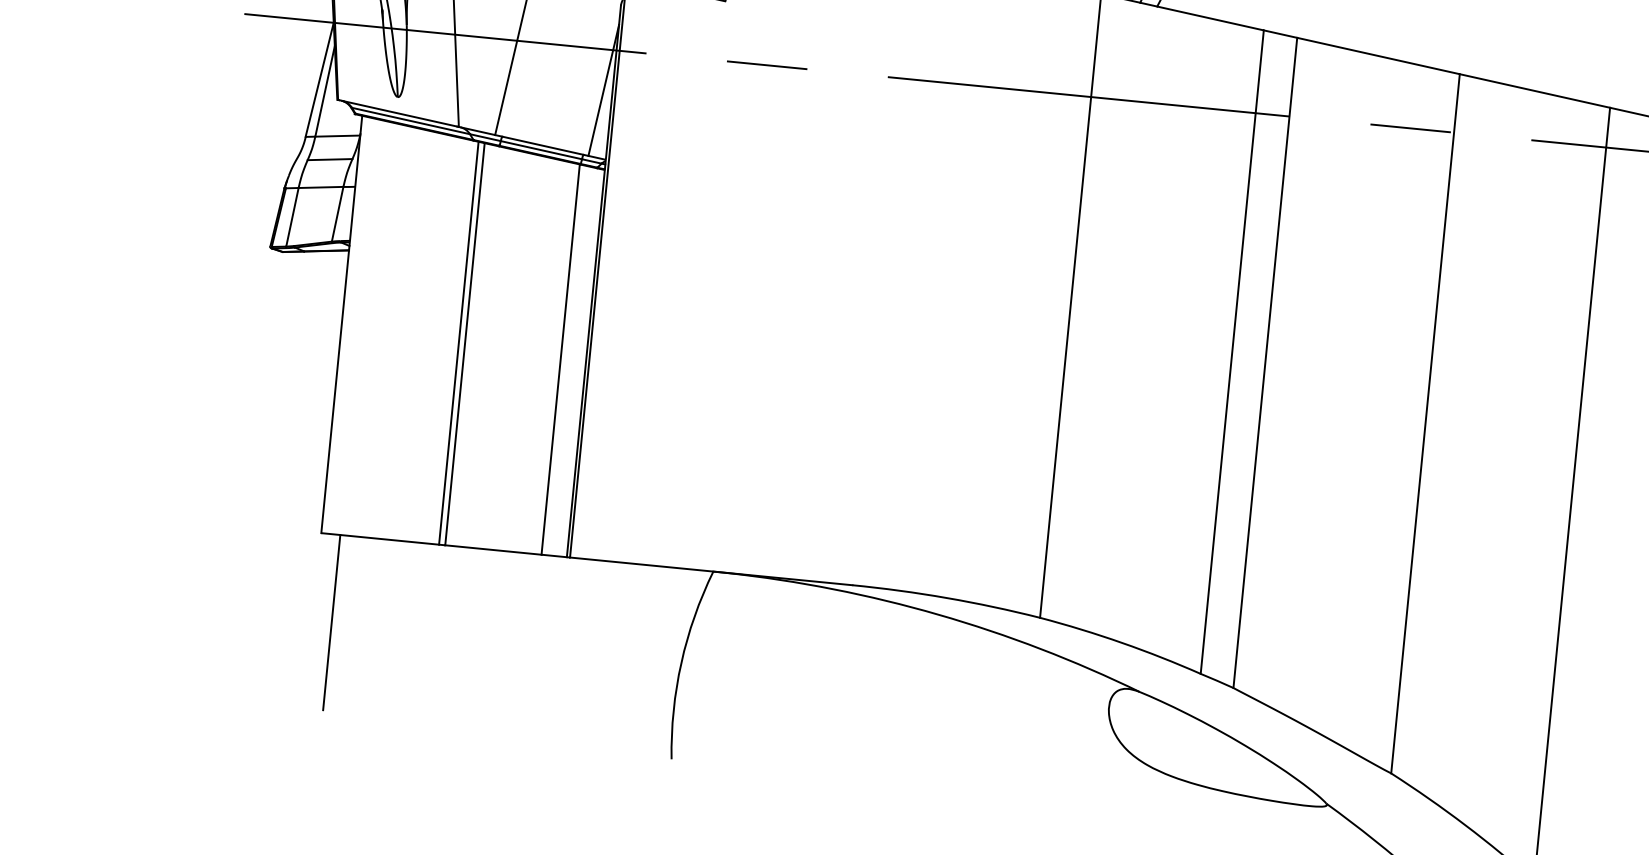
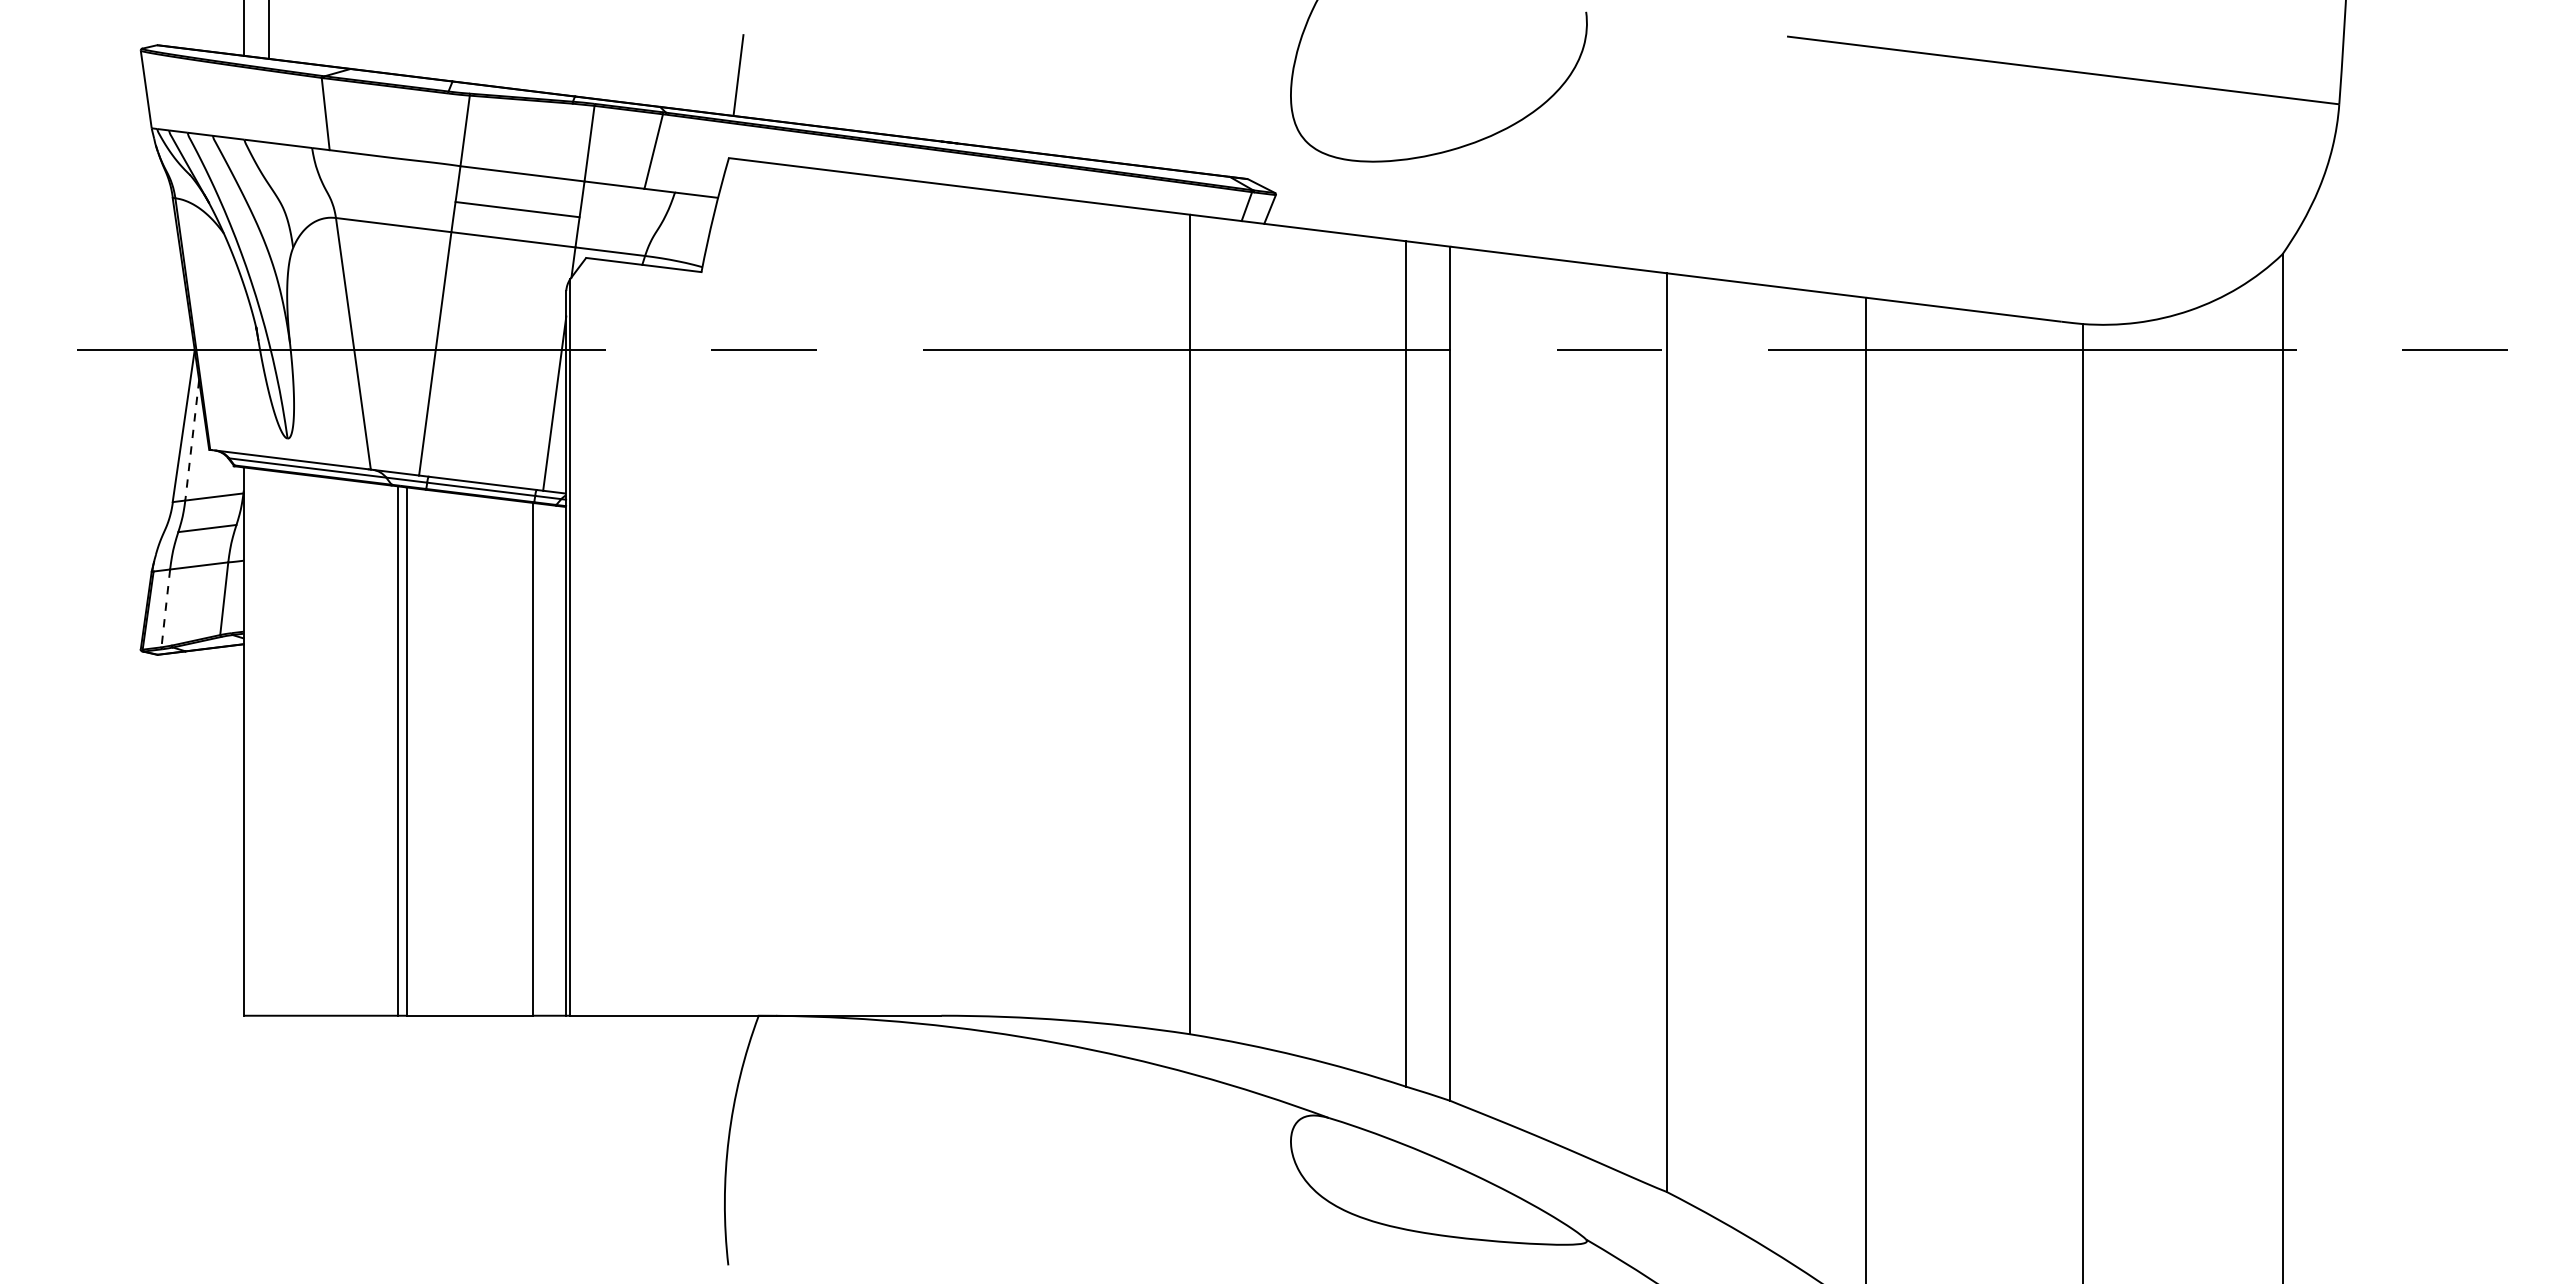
line: (325, 91) -> (192, 440), solid -> dashed
line: (292, 217) -> (165, 608), solid -> dashed
line: (331, 622) -> (268, 1130), removed

